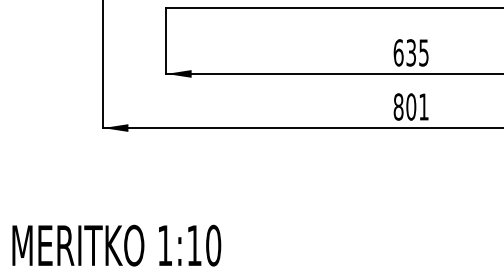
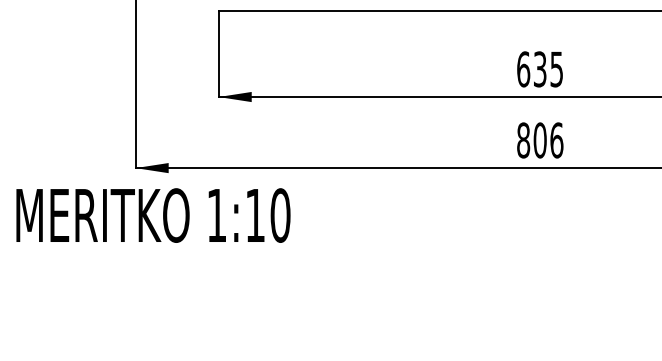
text: (423, 107) -> (556, 140), 801 -> 806
text: (116, 245) -> (153, 215), moved

